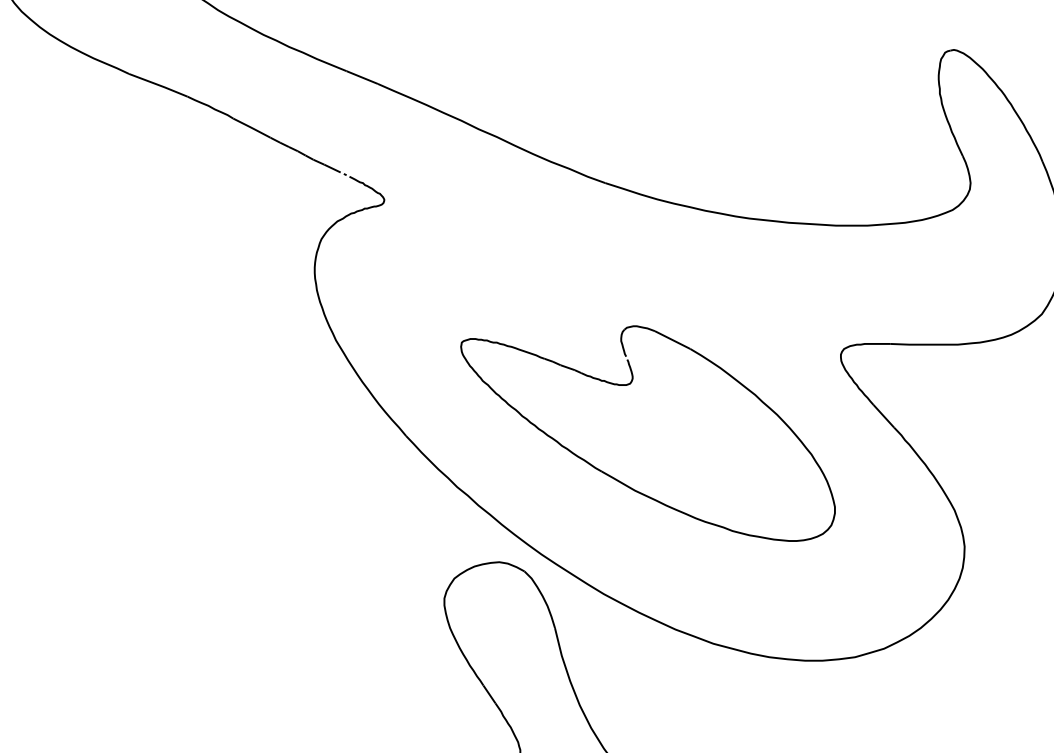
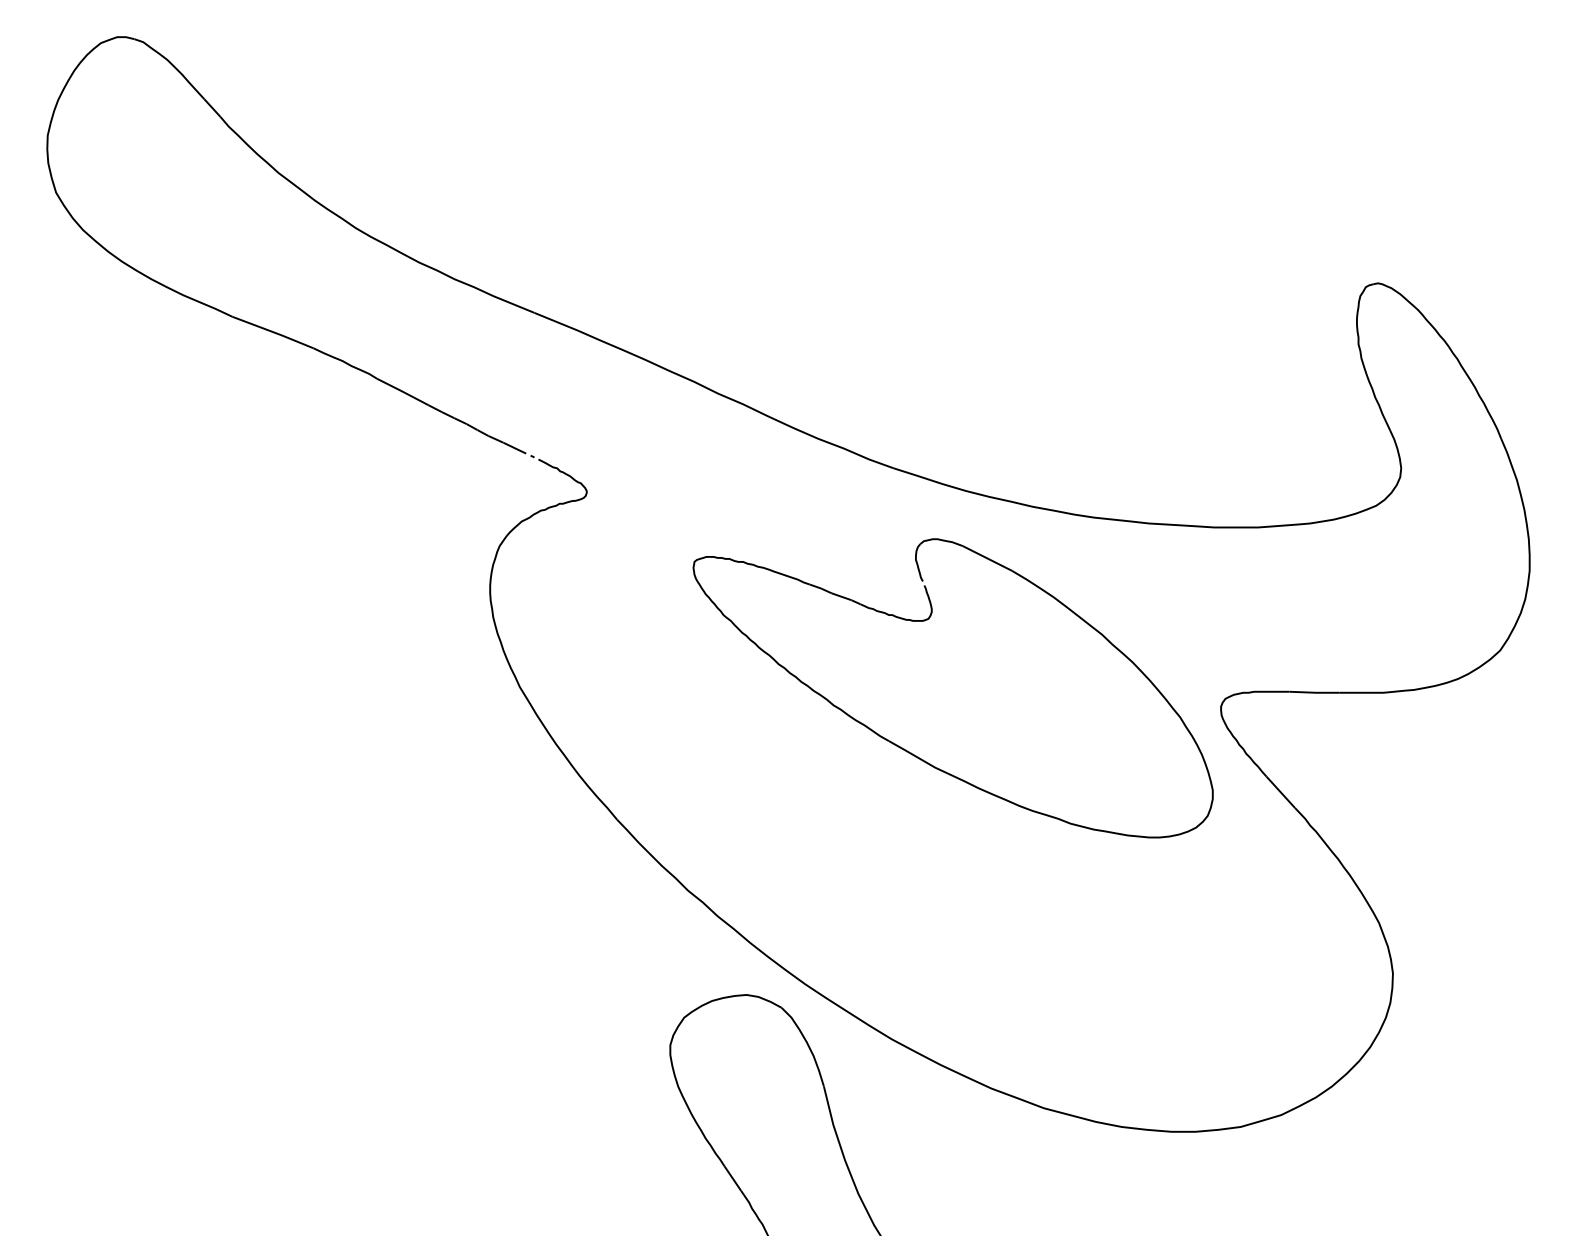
part: (629, 384) -> (927, 620), moved

